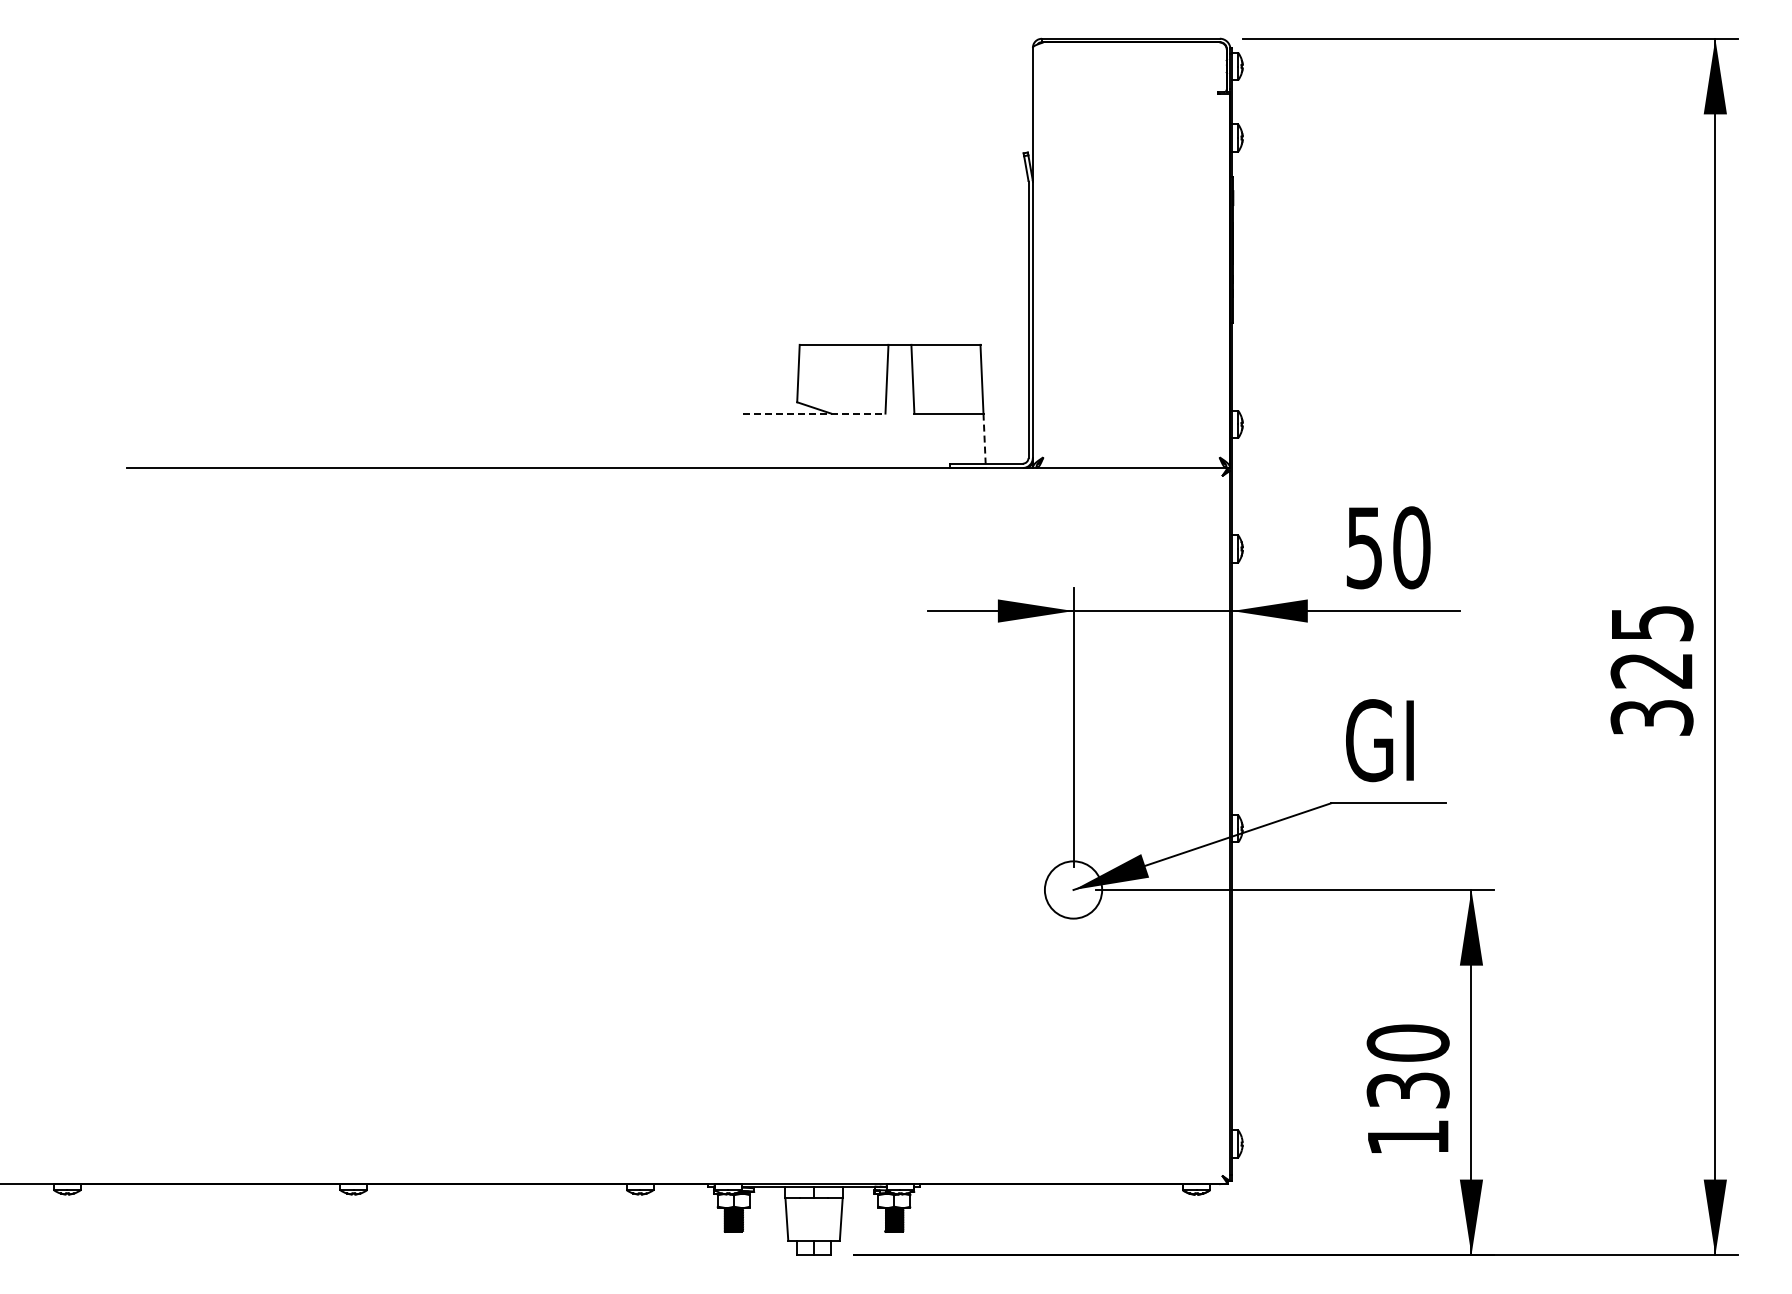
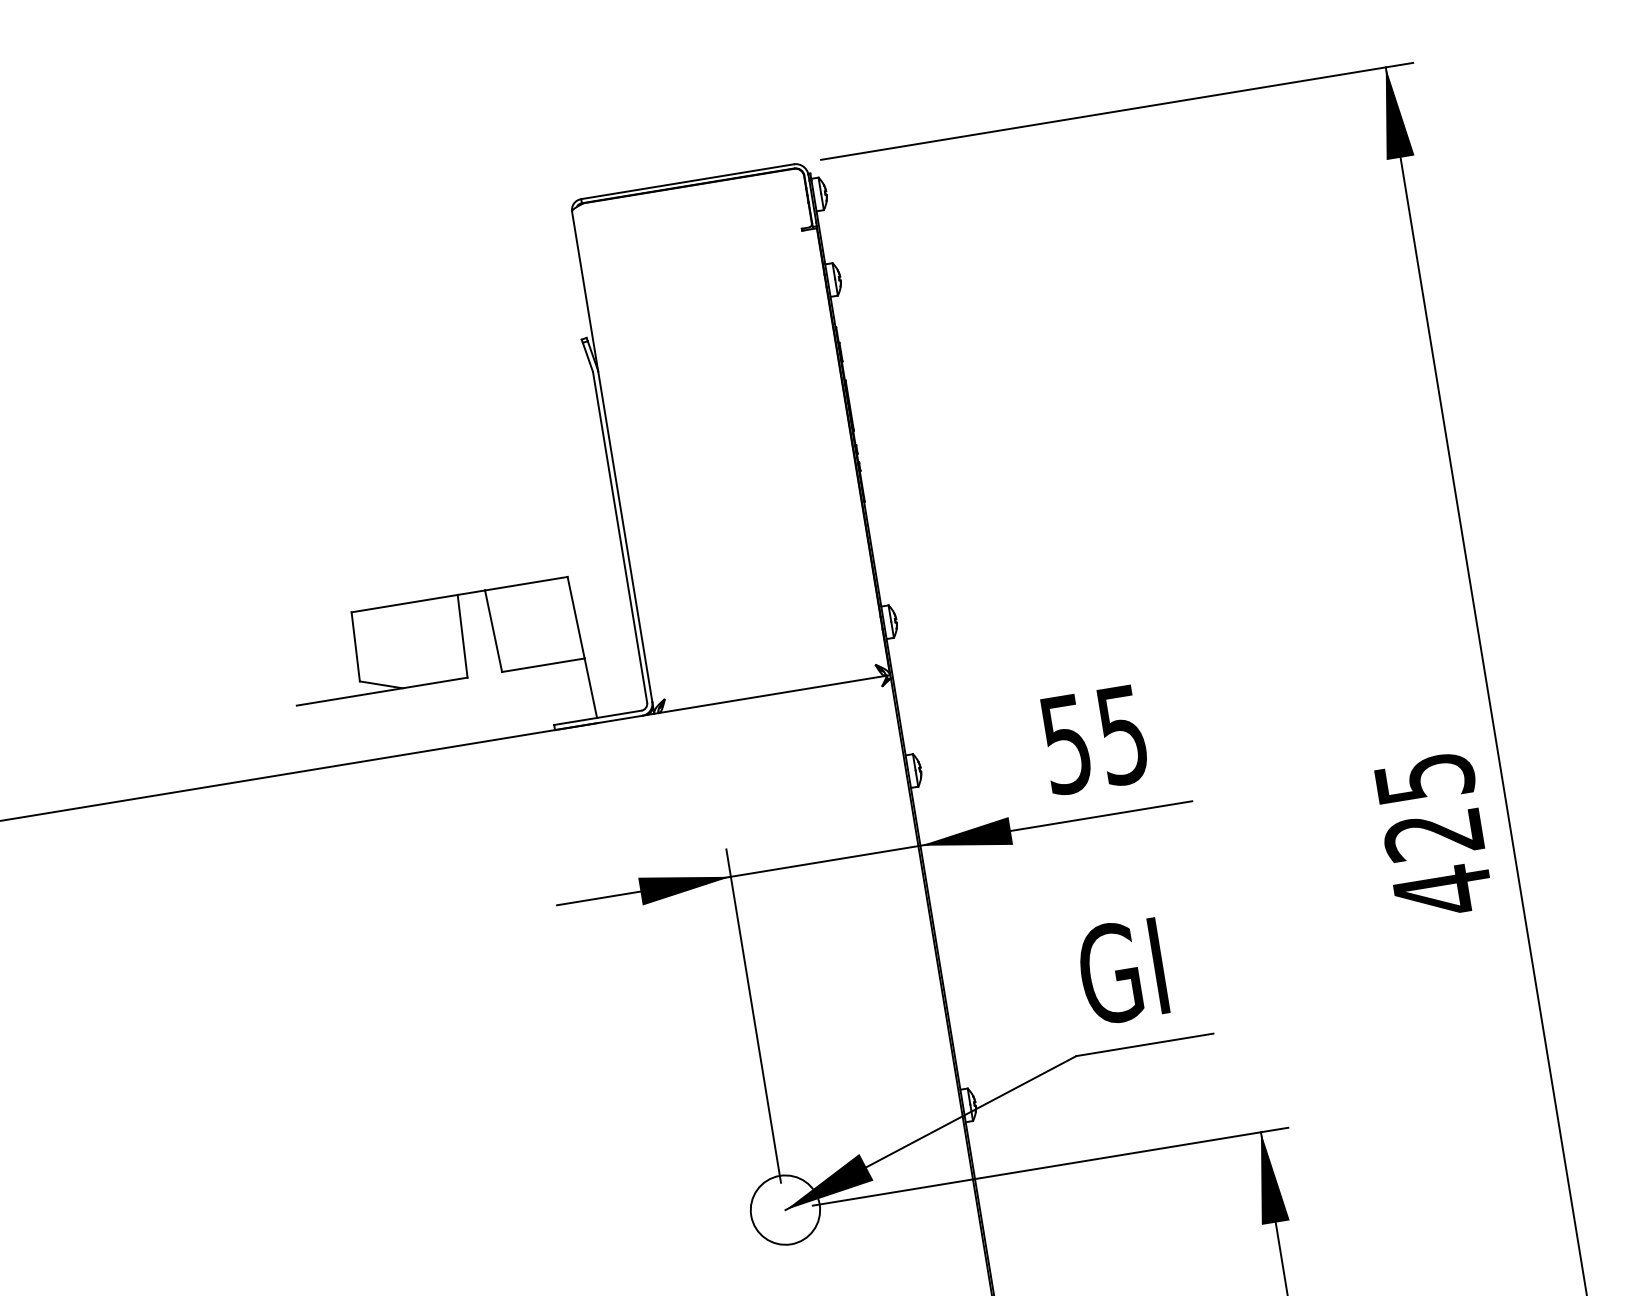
line: (814, 413) -> (382, 691), dashed -> solid
line: (984, 439) -> (590, 689), dashed -> solid
text: (1411, 547) -> (1122, 734), 50 -> 55
text: (1651, 717) -> (1442, 890), 325 -> 425

